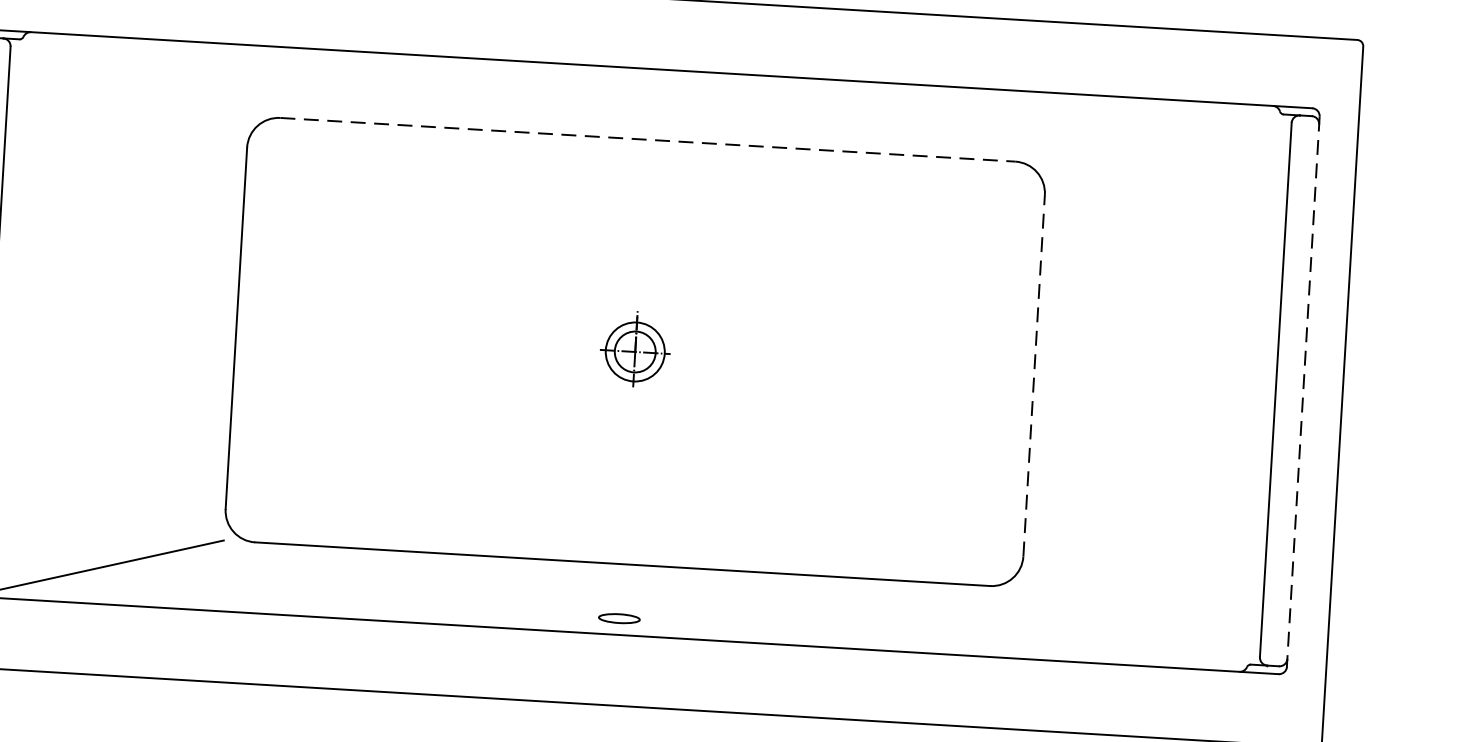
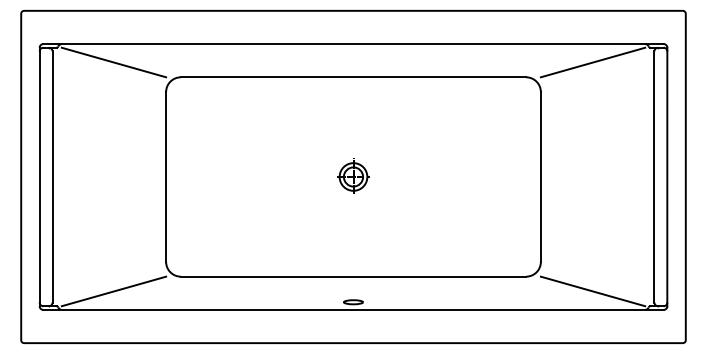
line: (138, 77) -> (113, 62), added
line: (1158, 138) -> (592, 62), added
line: (647, 140) -> (353, 77), dashed -> solid
line: (1033, 374) -> (540, 176), dashed -> solid
line: (1303, 392) -> (667, 177), dashed -> solid
line: (1129, 625) -> (592, 291), added

